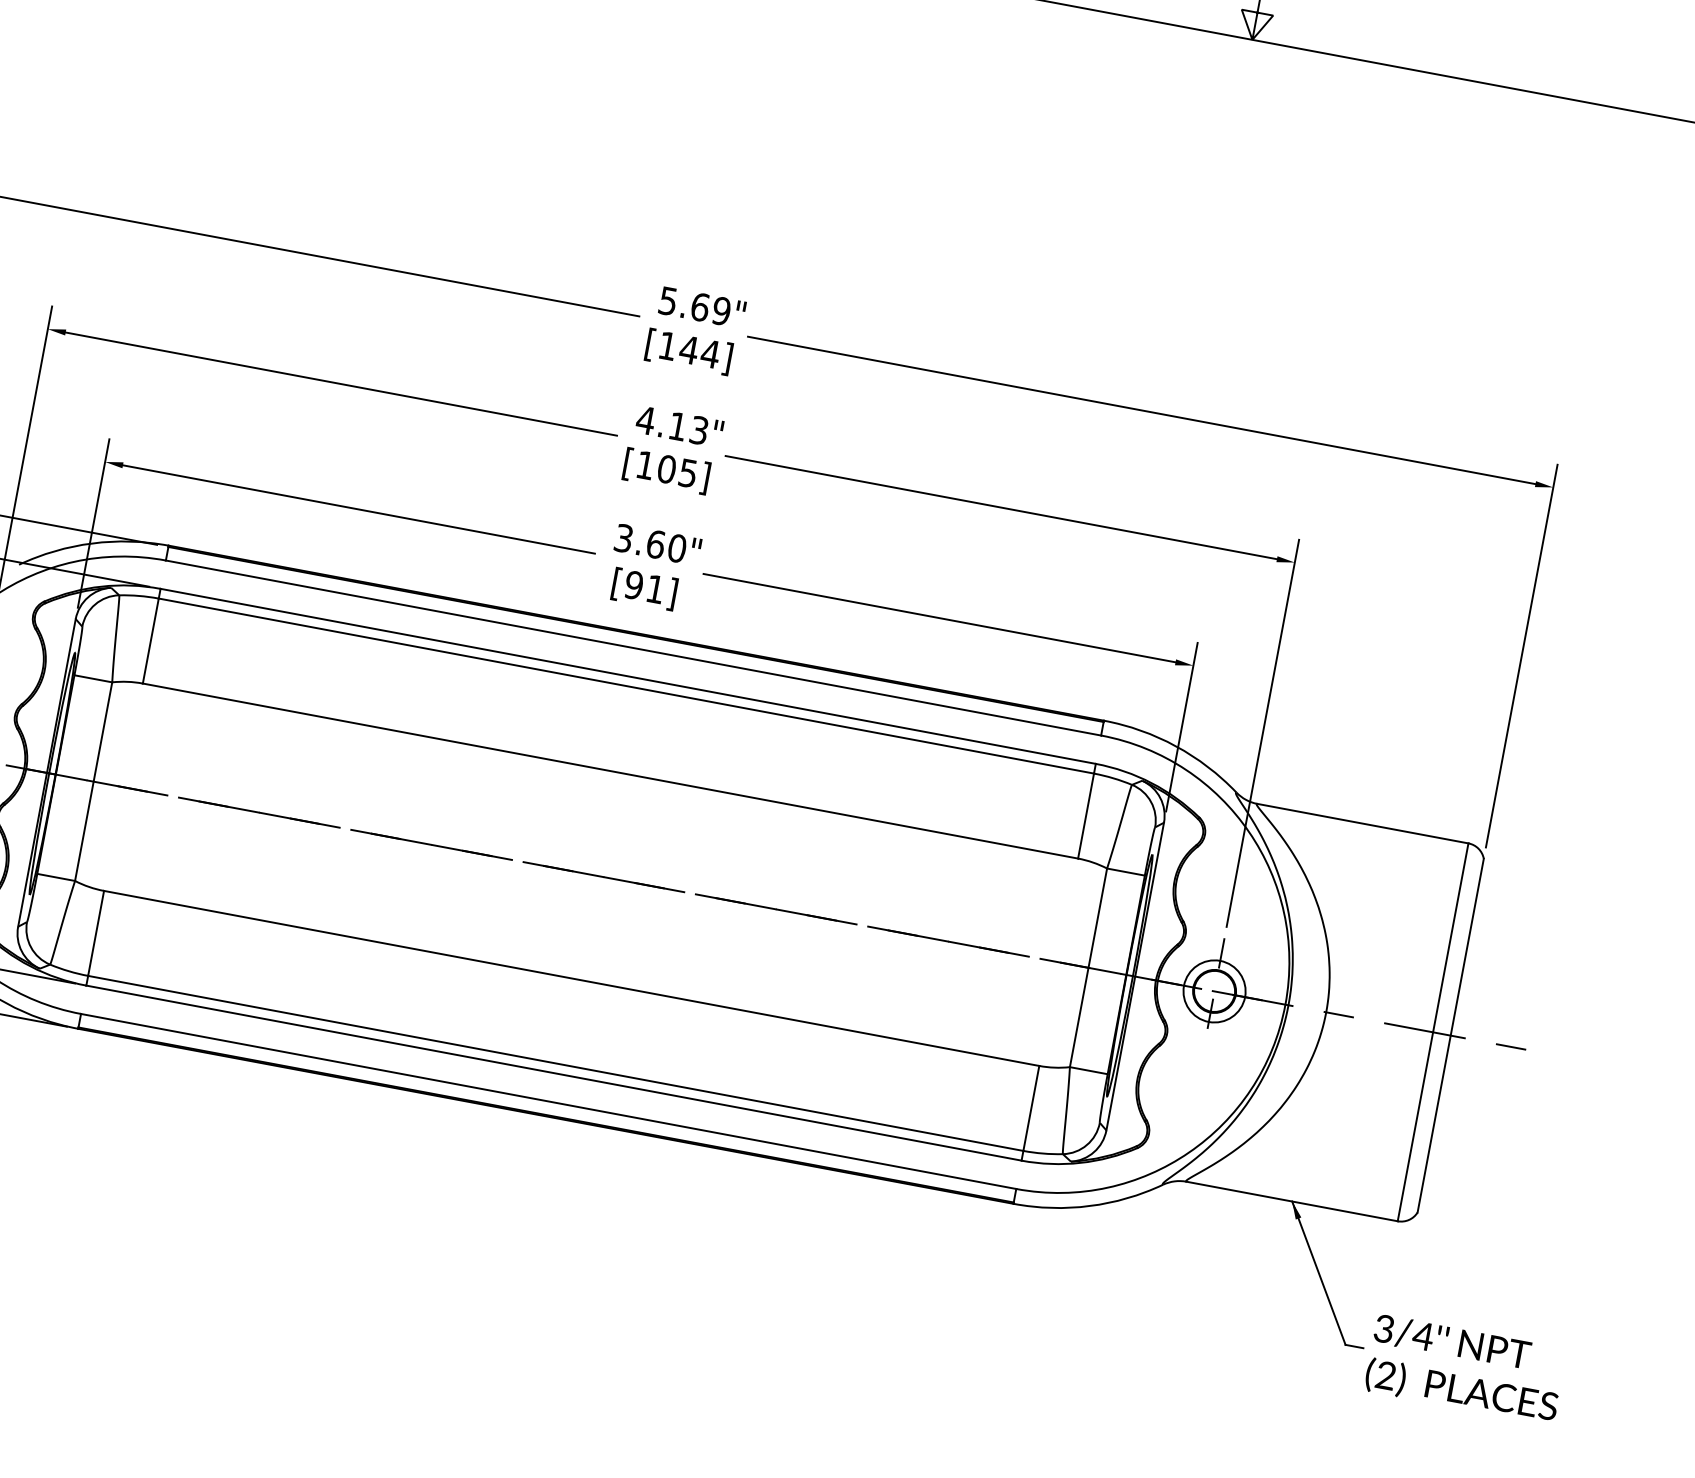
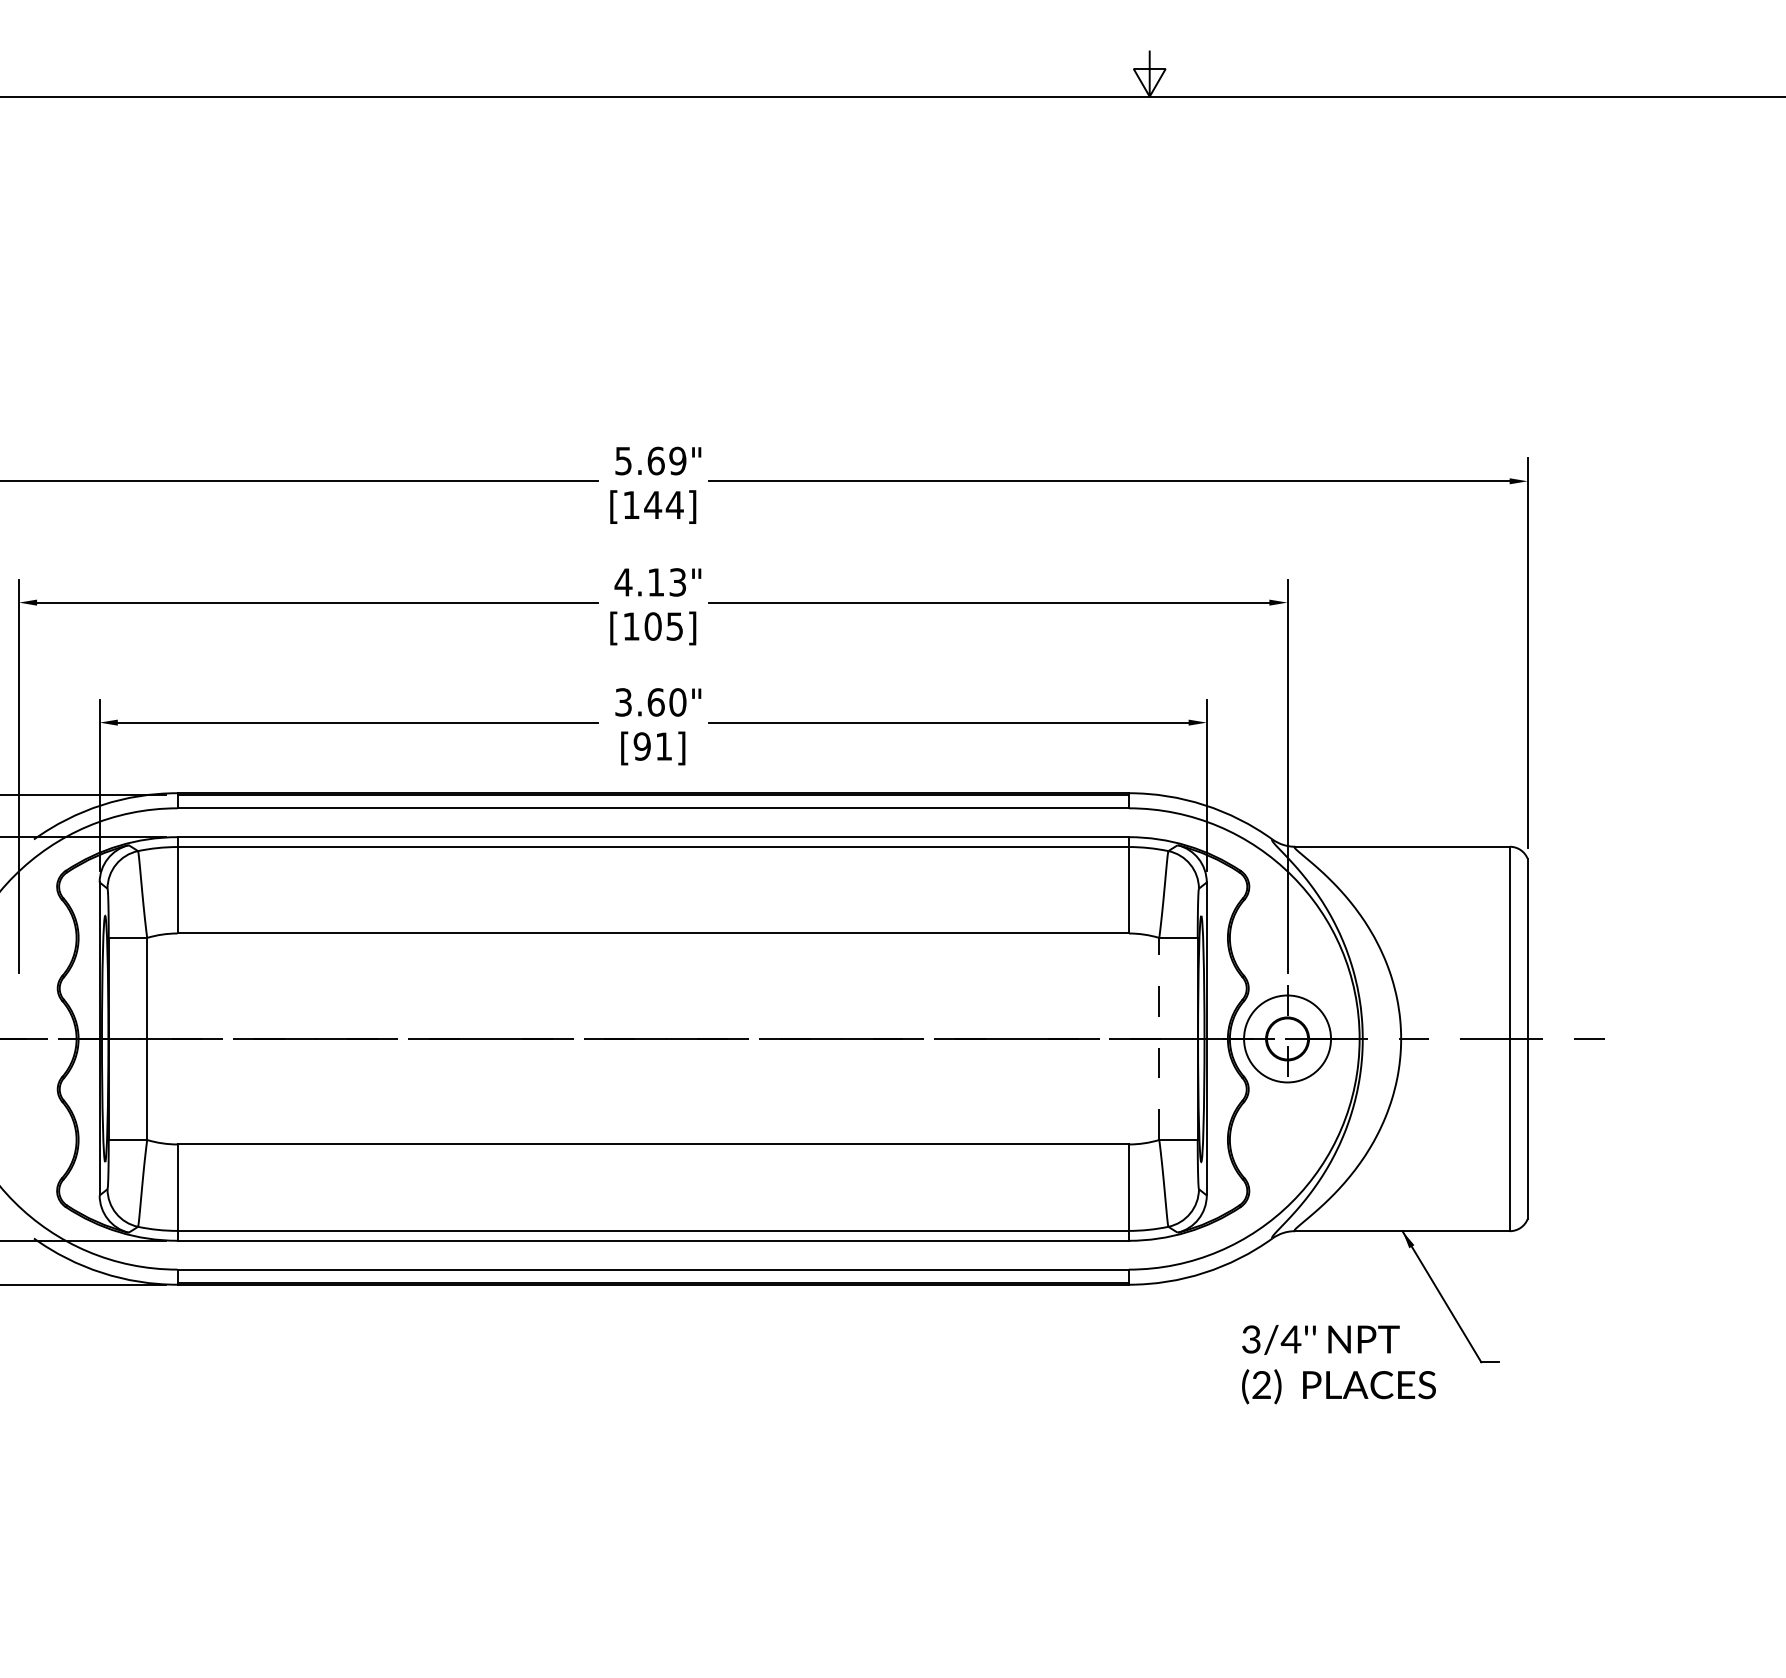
line: (1088, 967) -> (1159, 1038), solid -> dashed
circle: (1214, 990) -> (1287, 1038), size x1.4
text: (1465, 1369) -> (1338, 1364), moved

